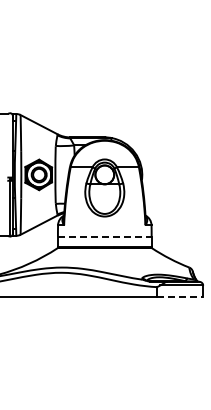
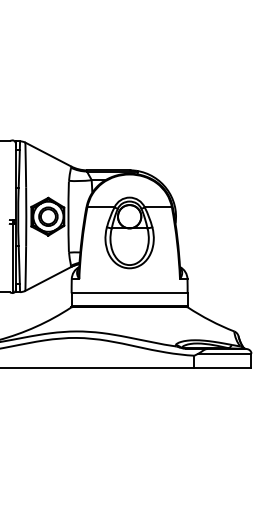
line: (104, 236) -> (129, 293), dashed -> solid
line: (180, 296) -> (223, 367), dashed -> solid

